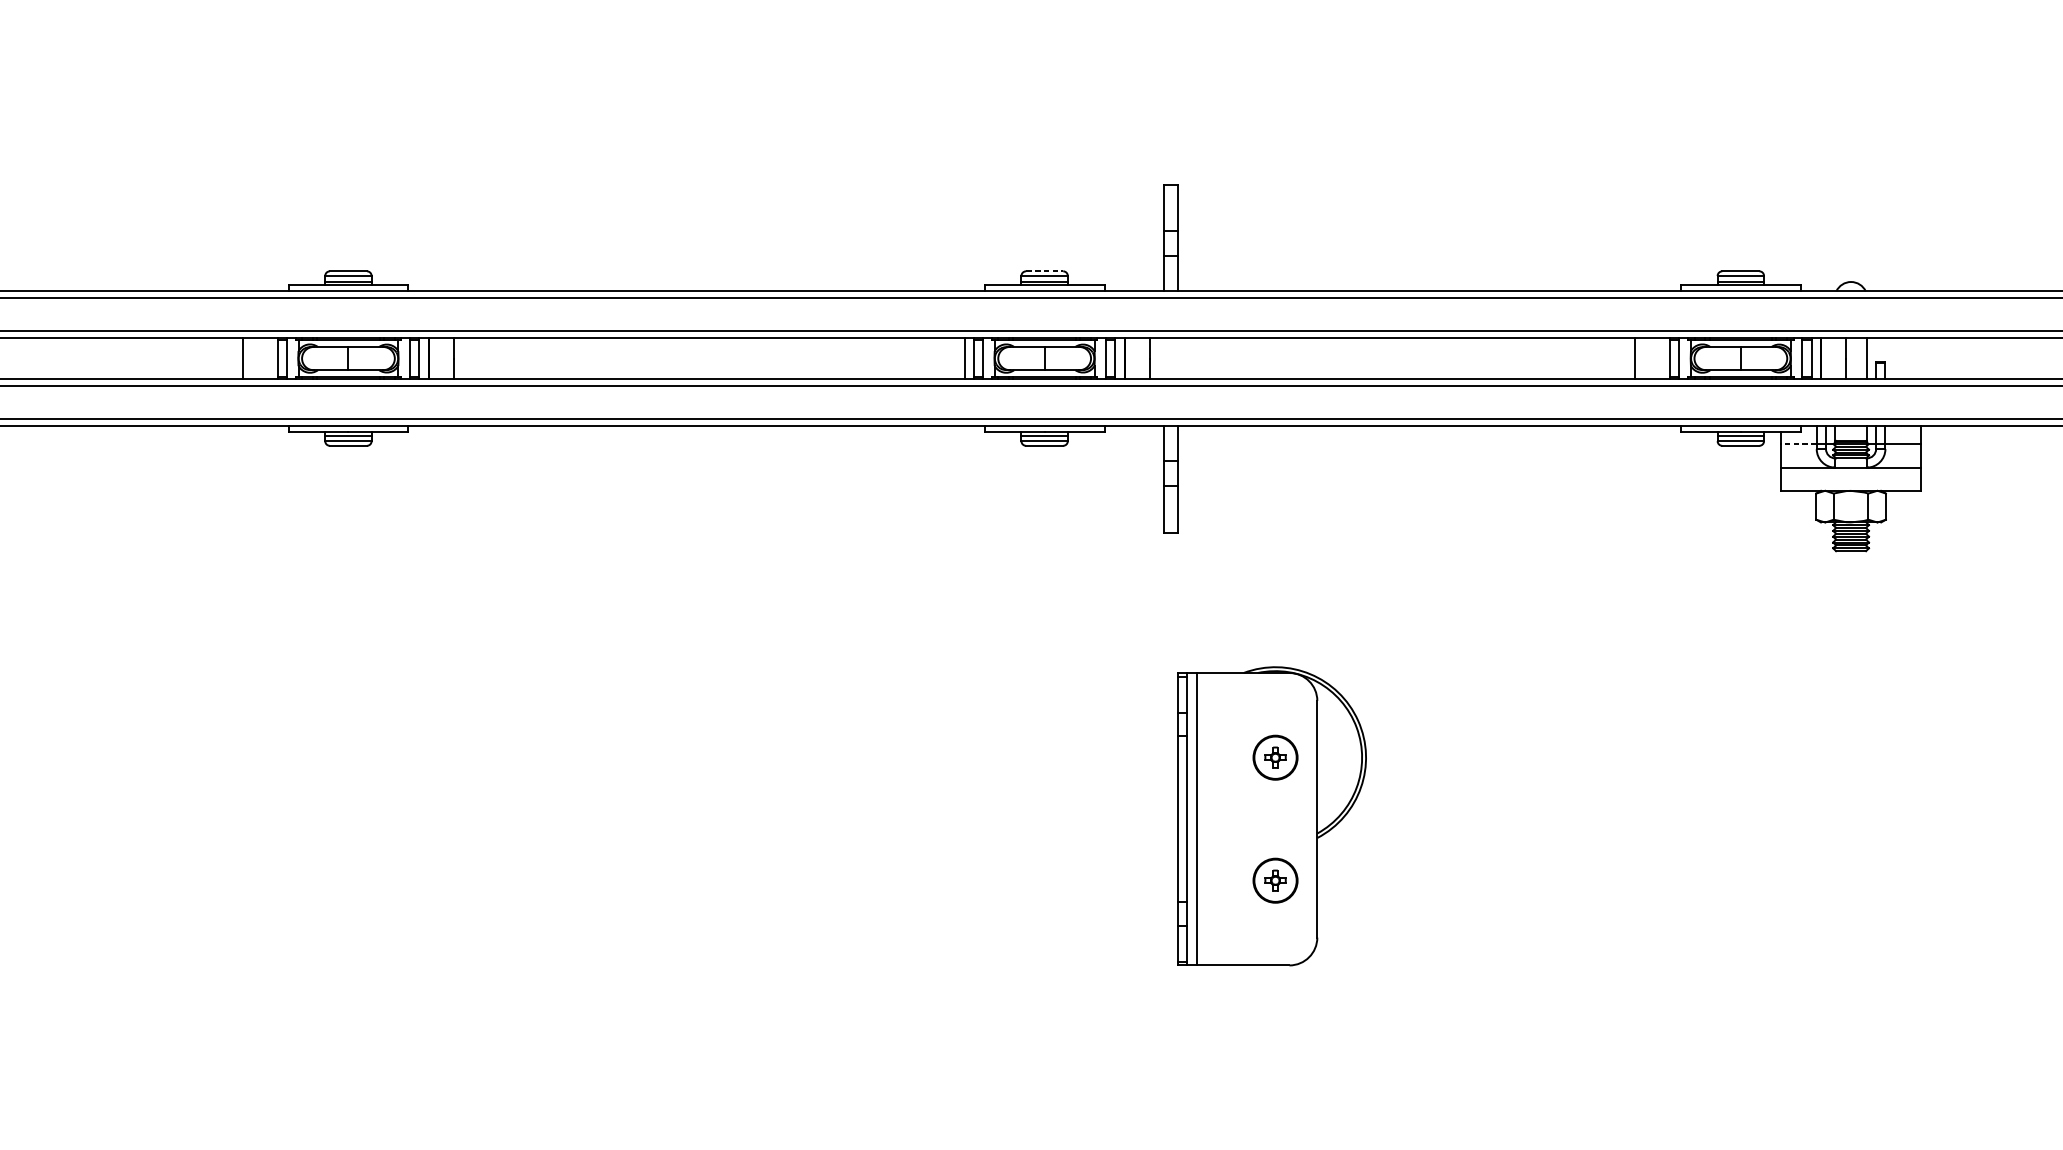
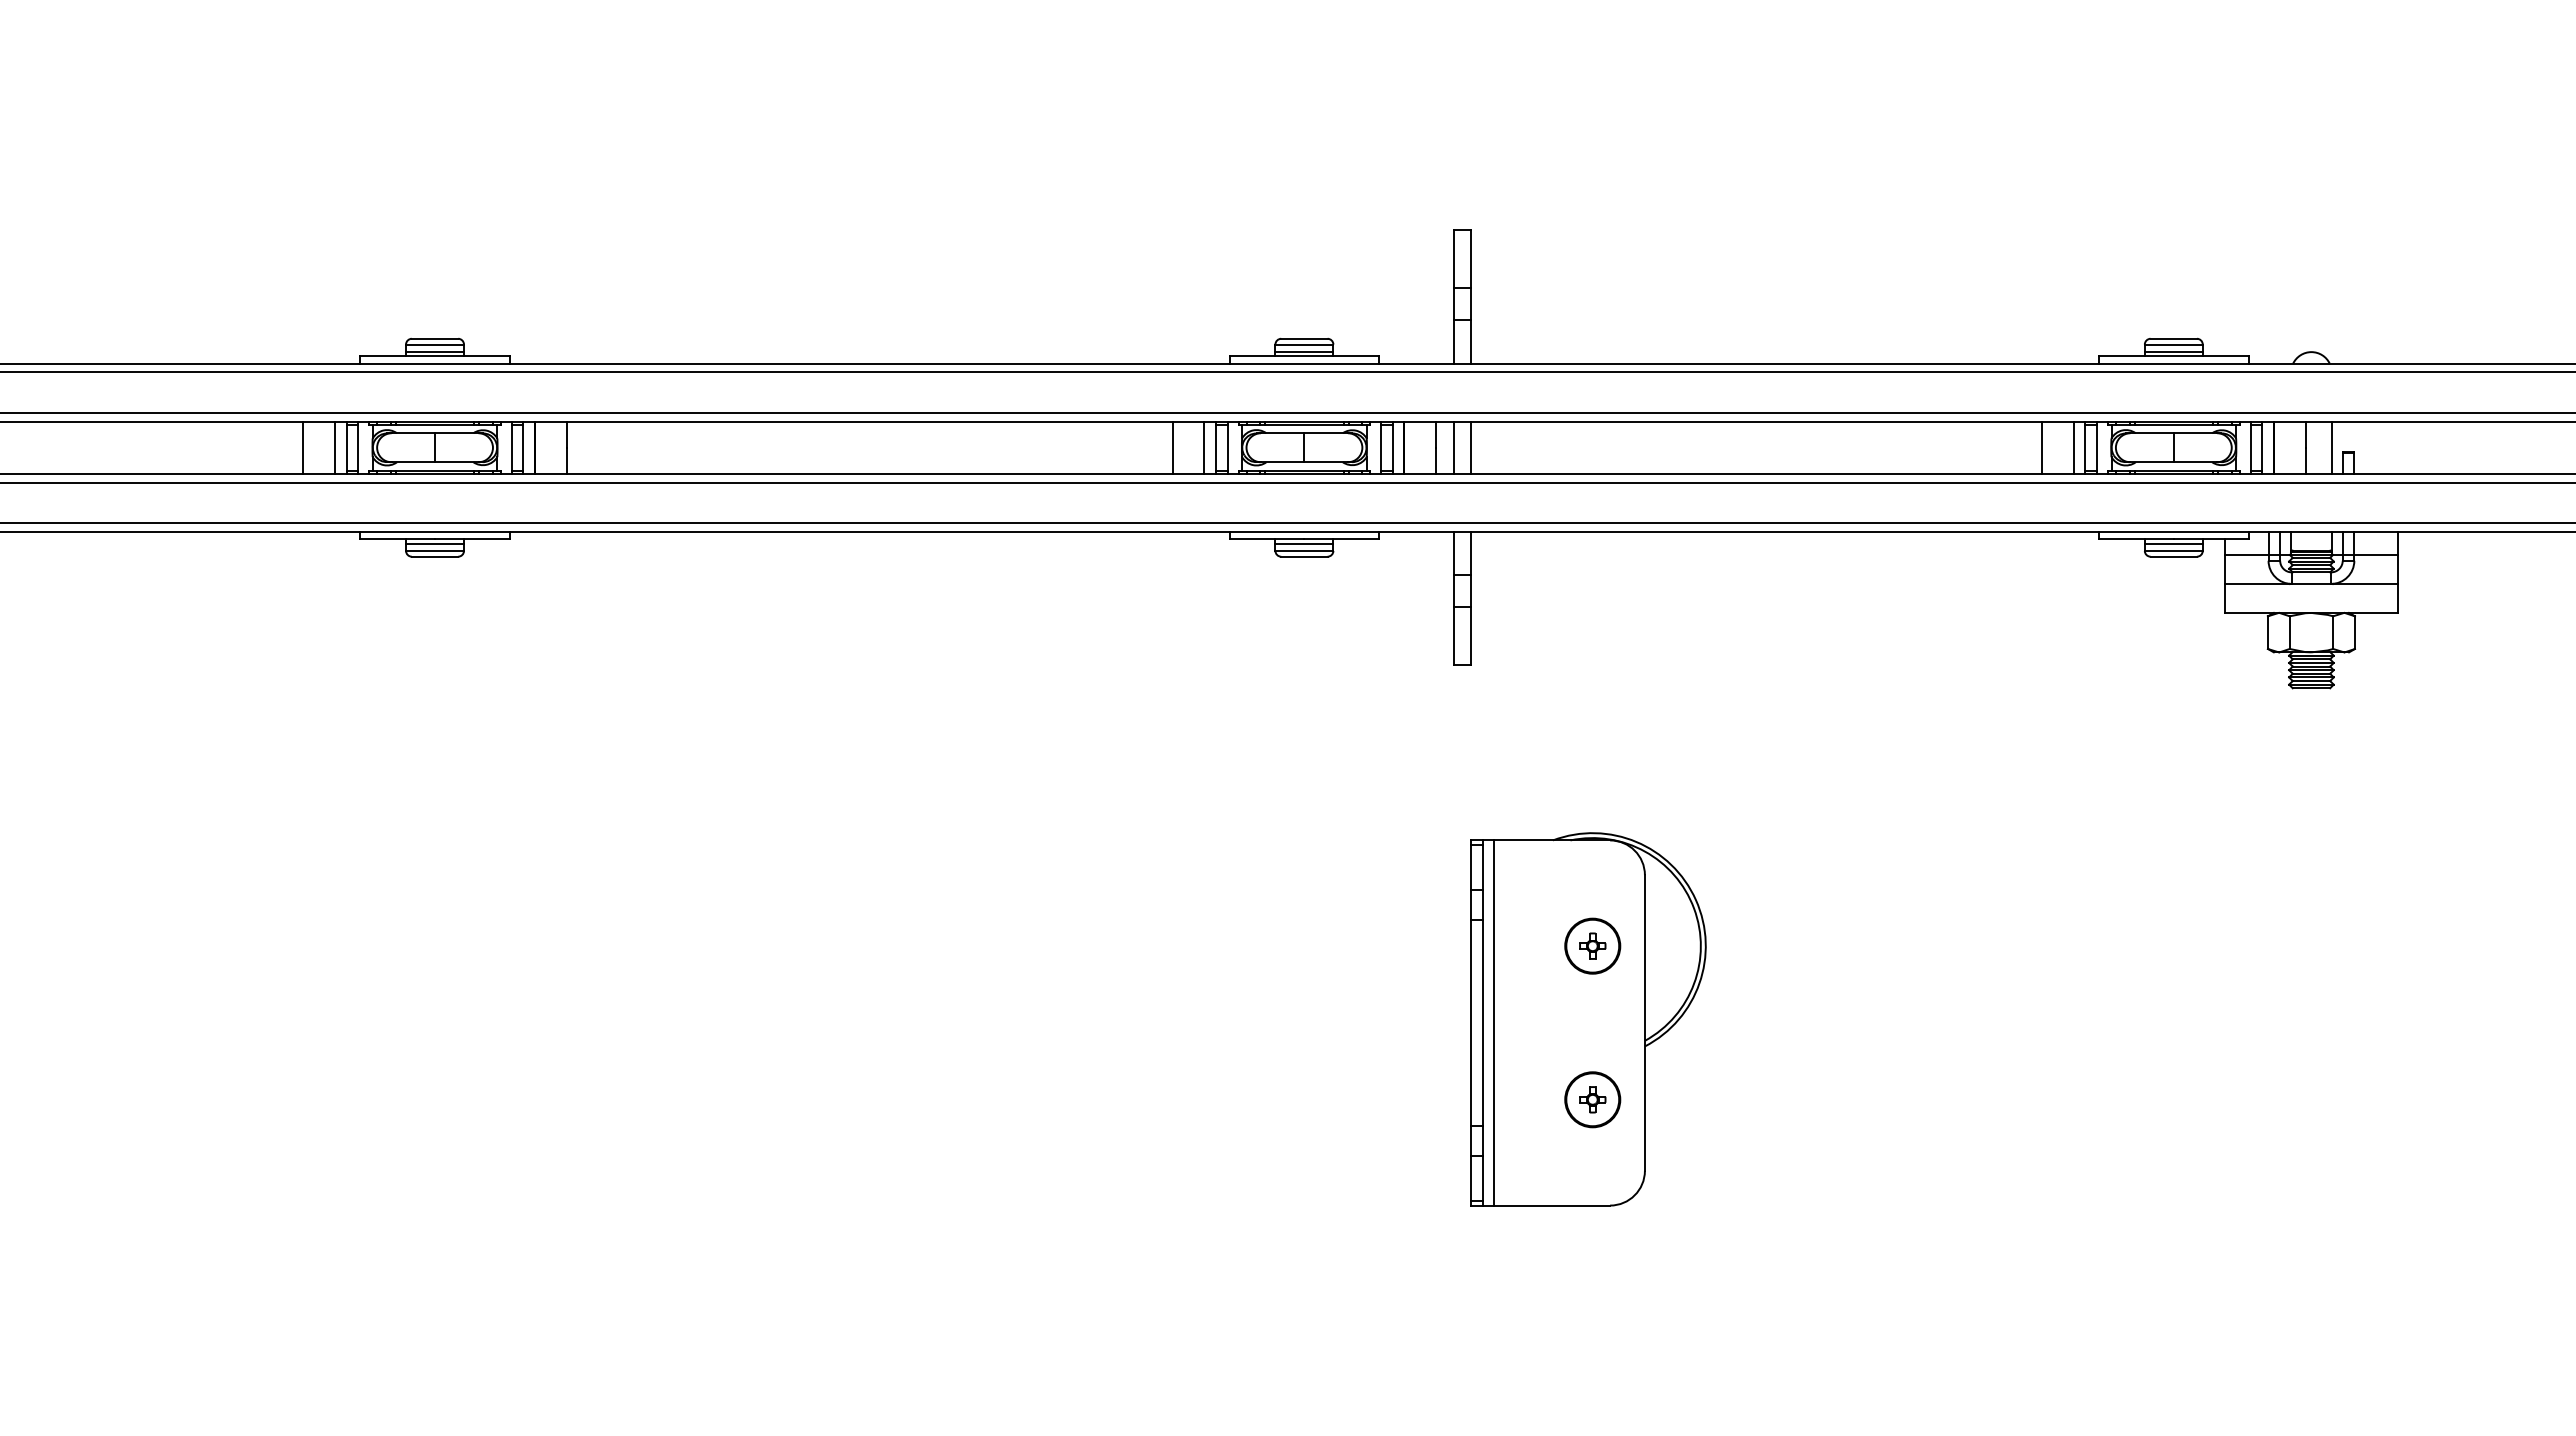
line: (1044, 271) -> (1304, 338), dashed -> solid
line: (268, 358) -> (335, 447), added
line: (939, 358) -> (1172, 447), added
line: (1164, 358) -> (1453, 447), added
line: (1178, 358) -> (1471, 447), added
line: (1660, 358) -> (2073, 447), added
line: (1799, 444) -> (2246, 554), dashed -> solid

